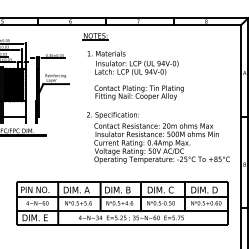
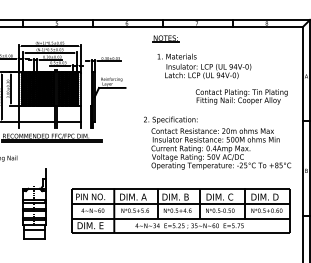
part: (95, 36) -> (165, 38), moved
text: (133, 62) -> (204, 65), moved
text: (138, 92) -> (241, 96), moved

